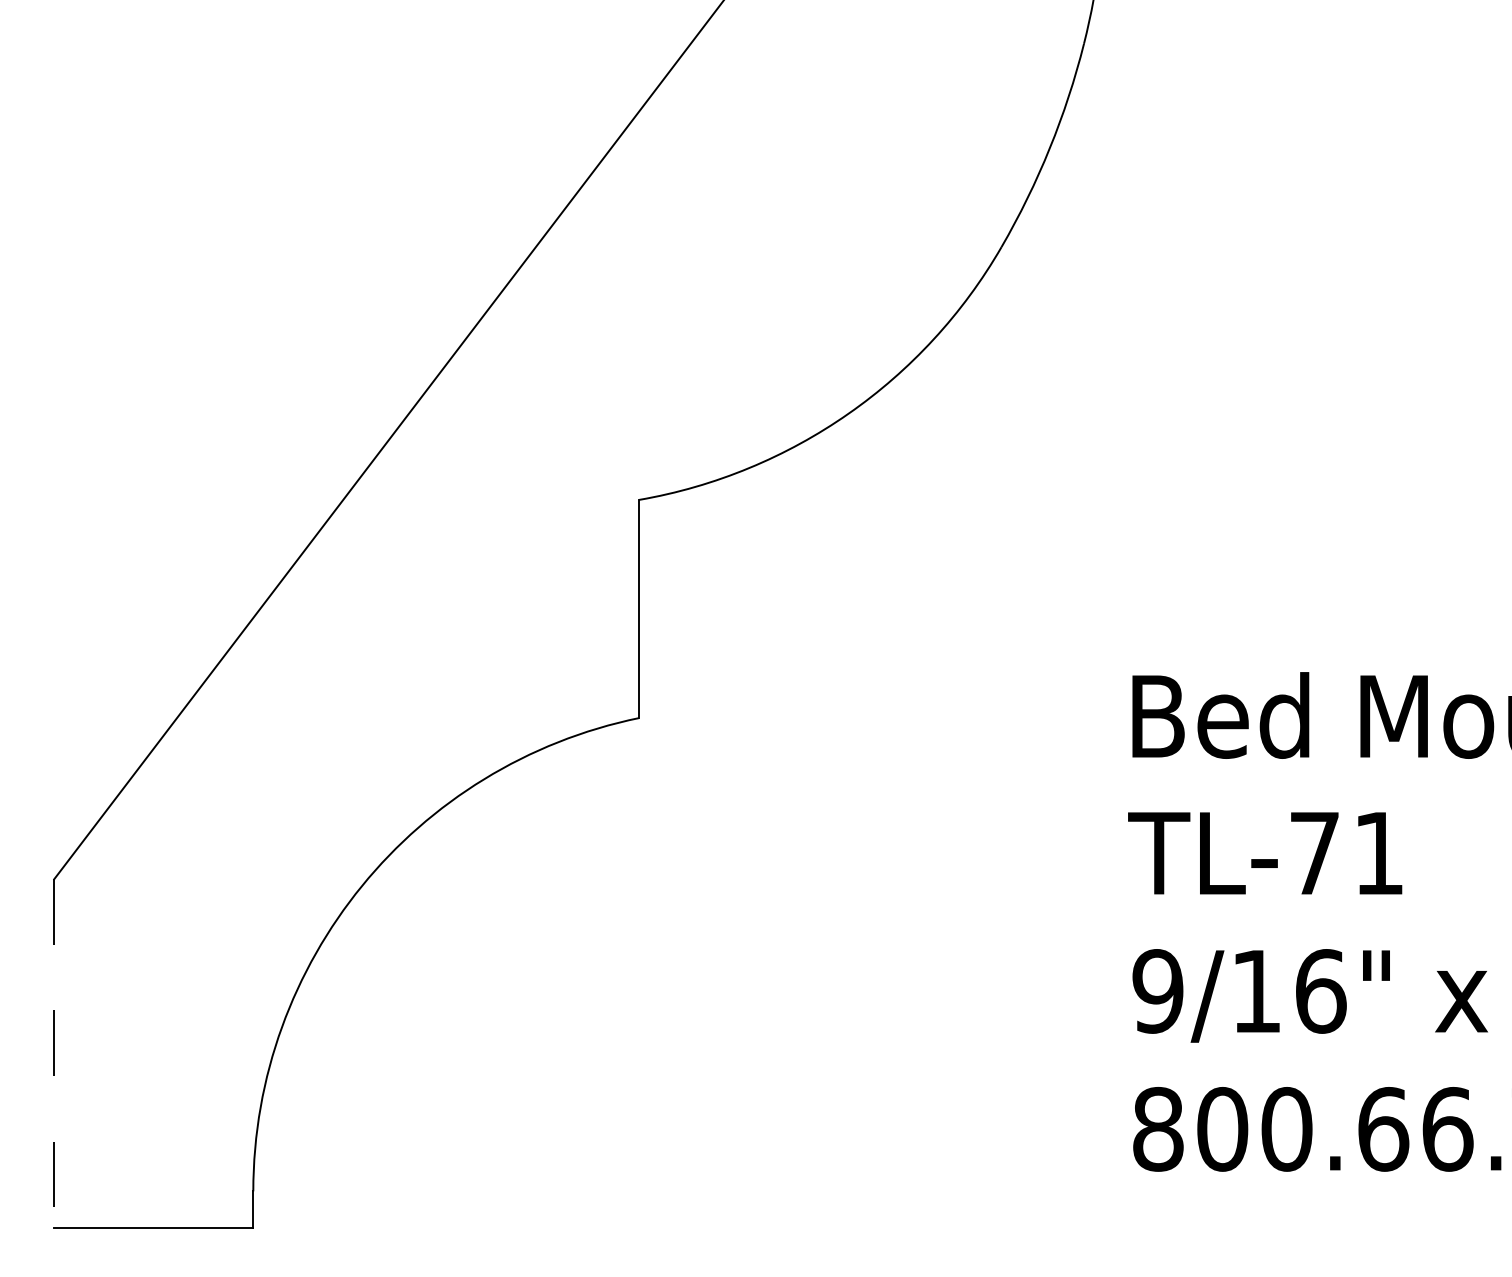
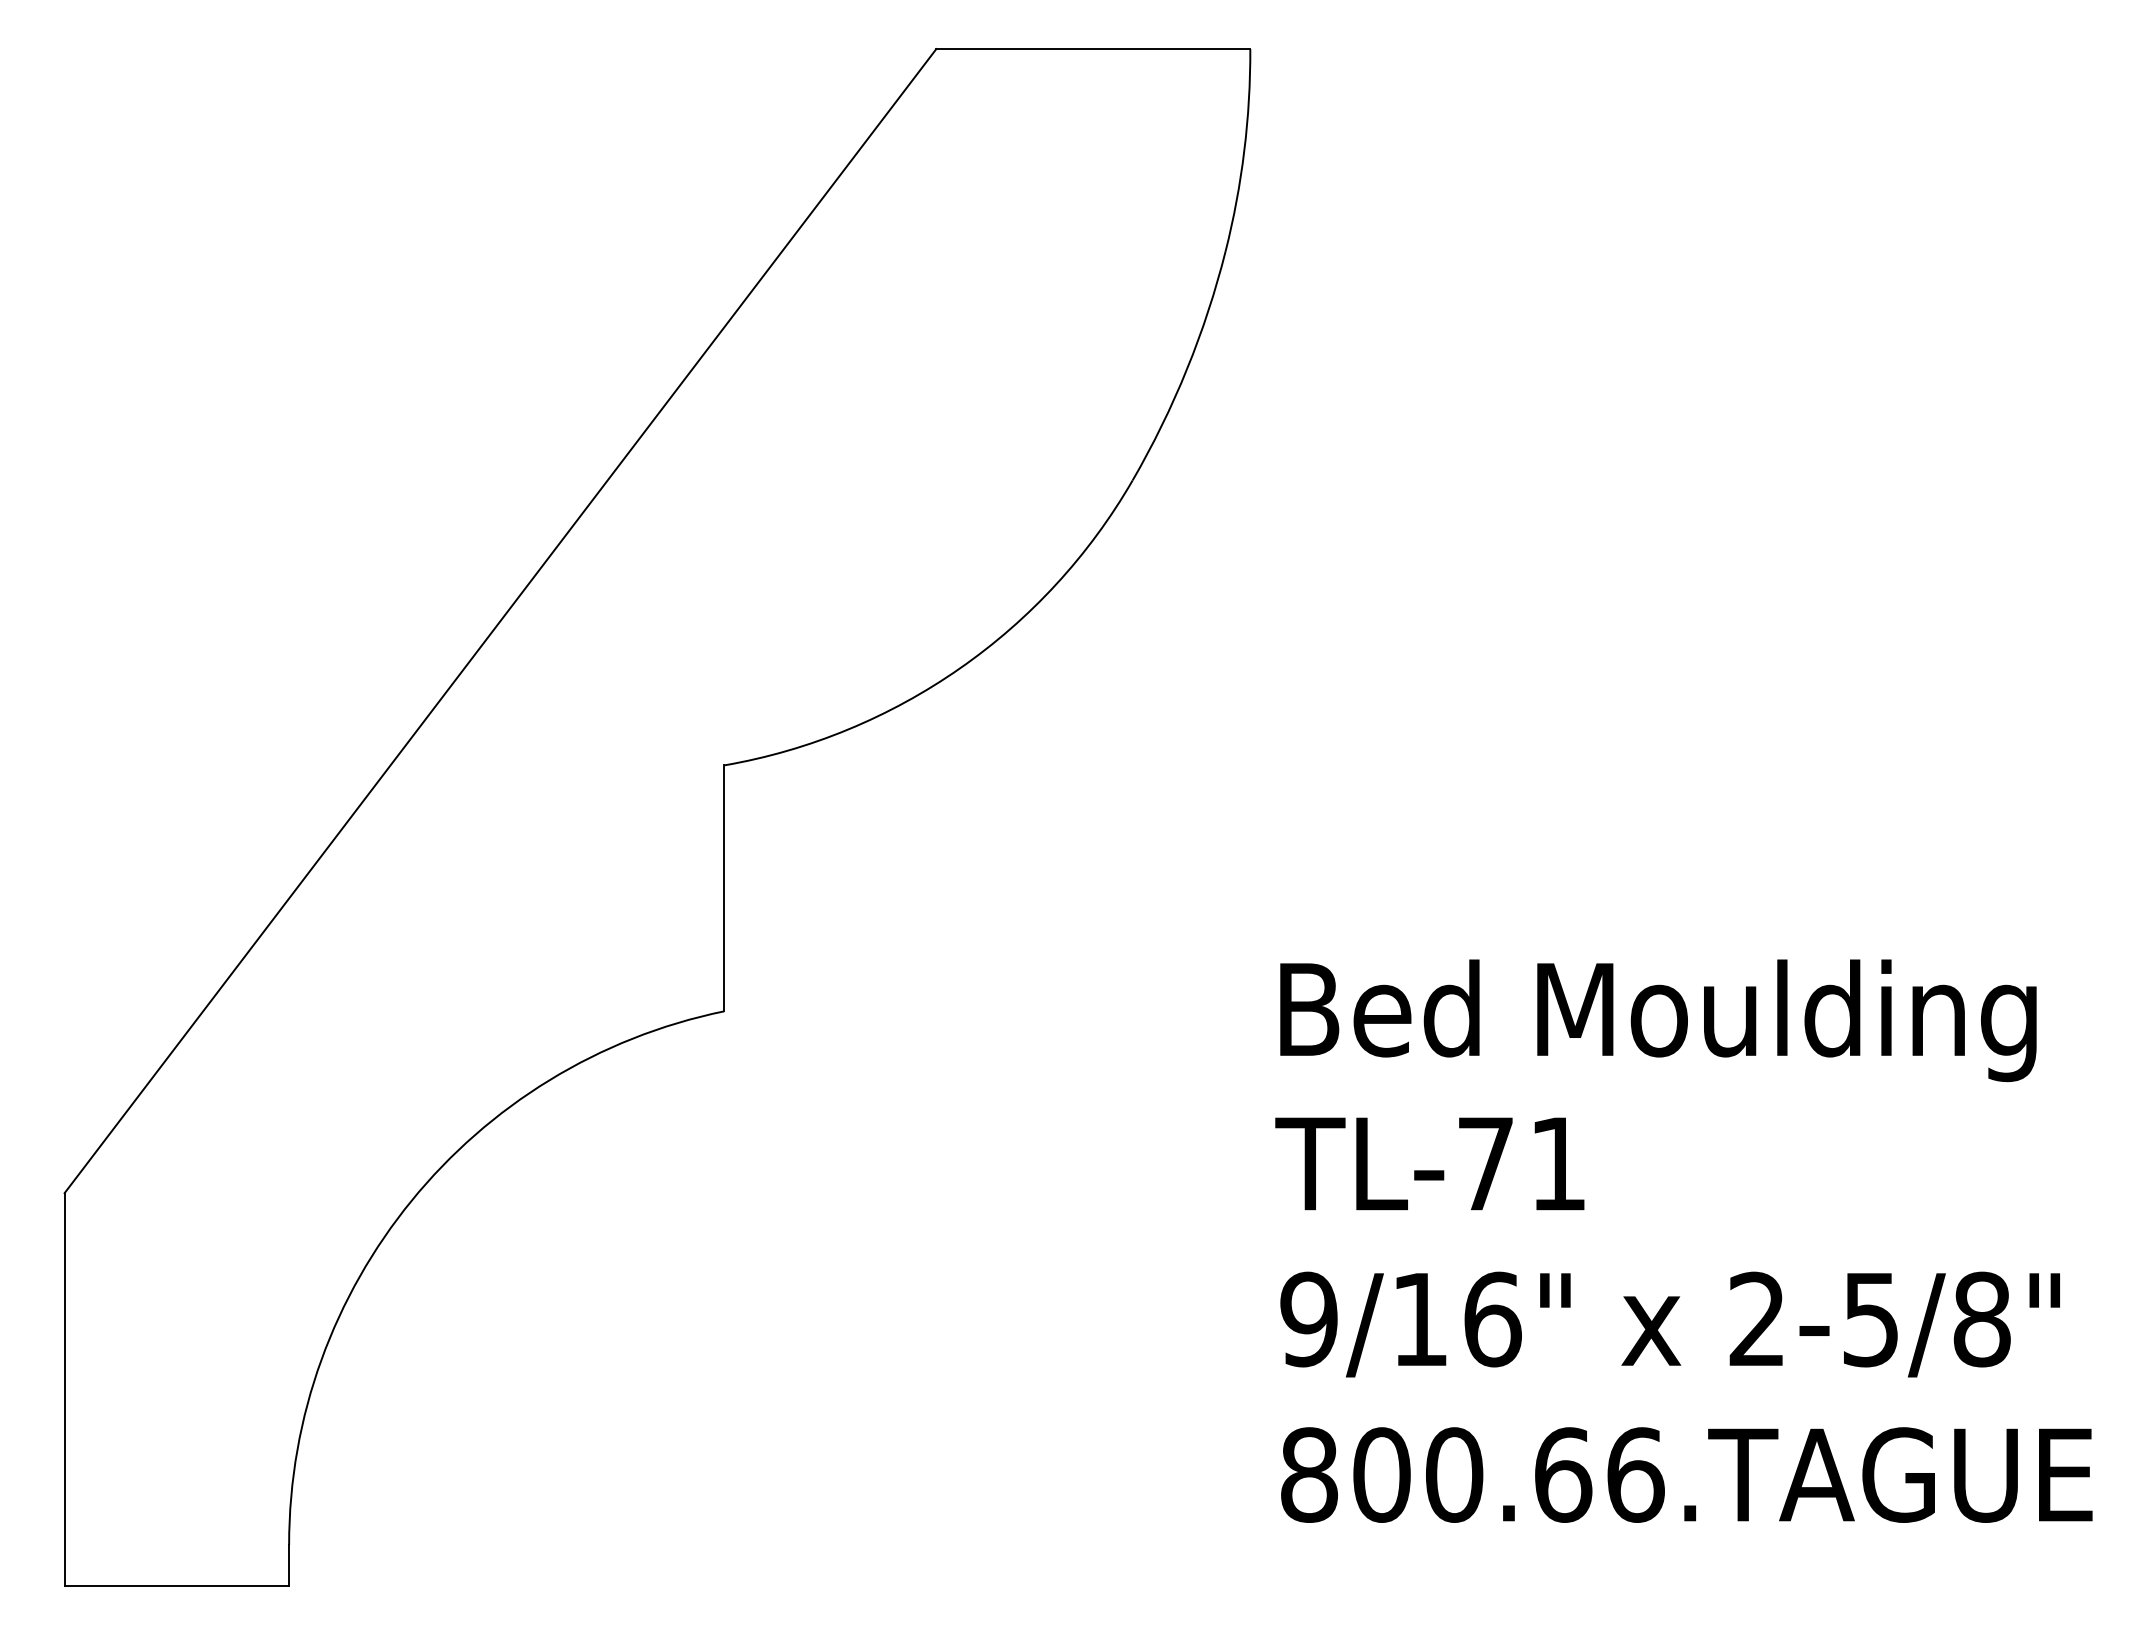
line: (54, 1054) -> (64, 1390), dashed -> solid

